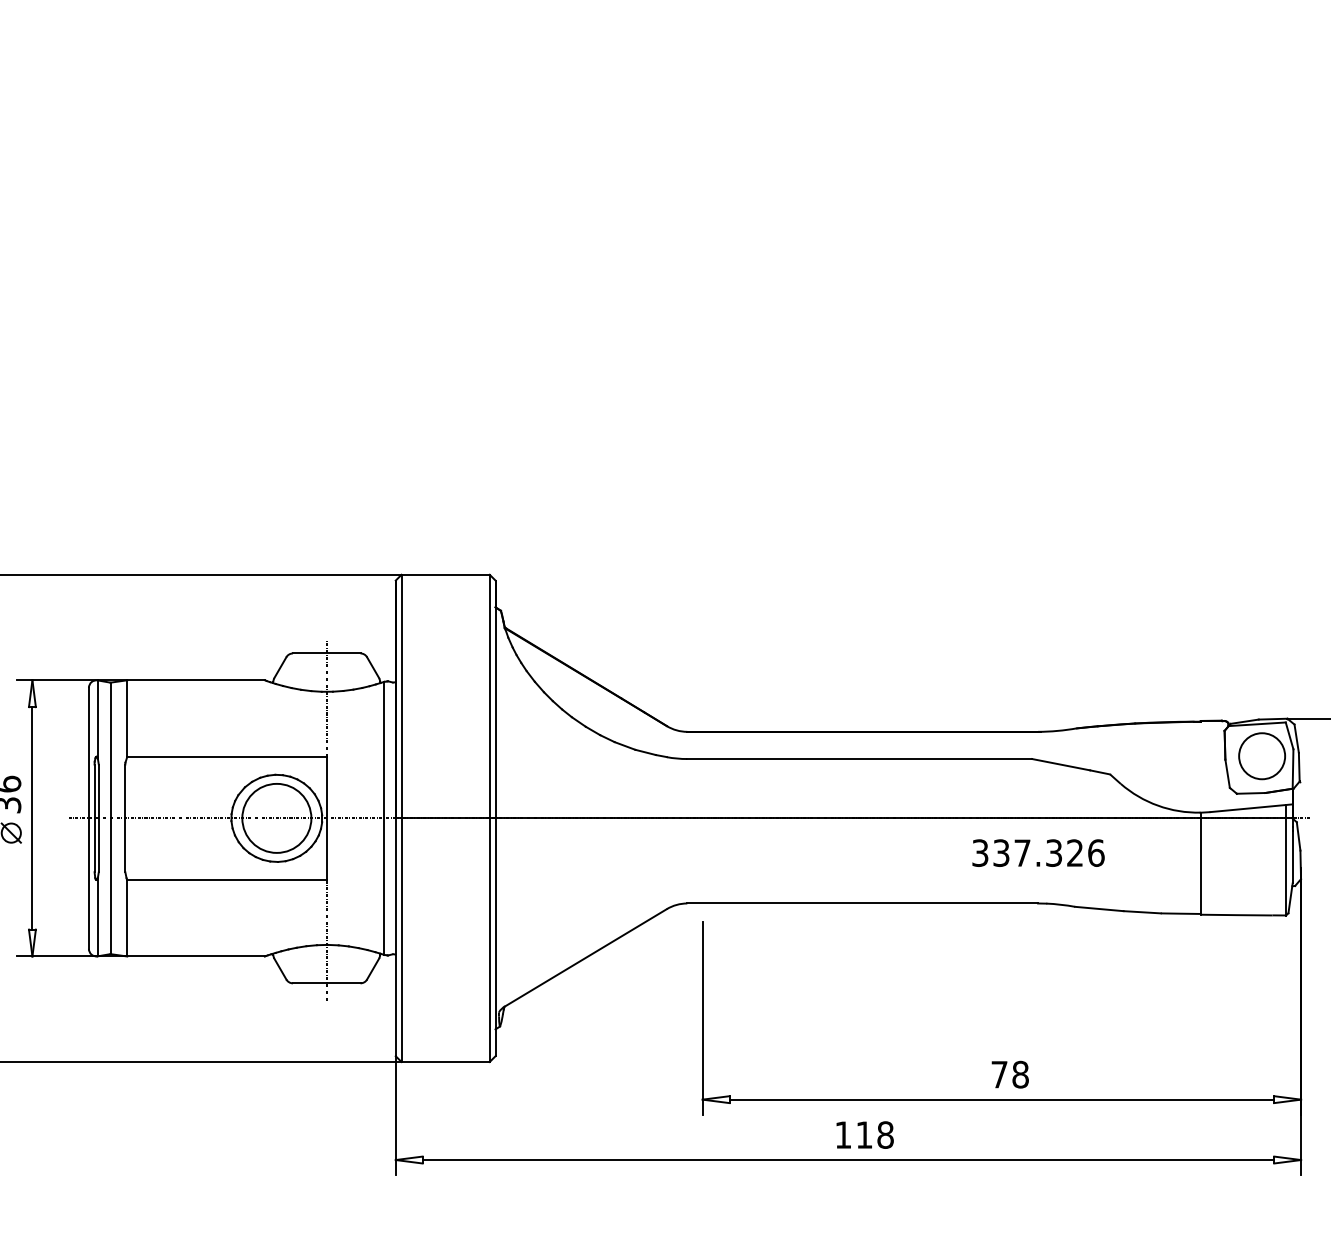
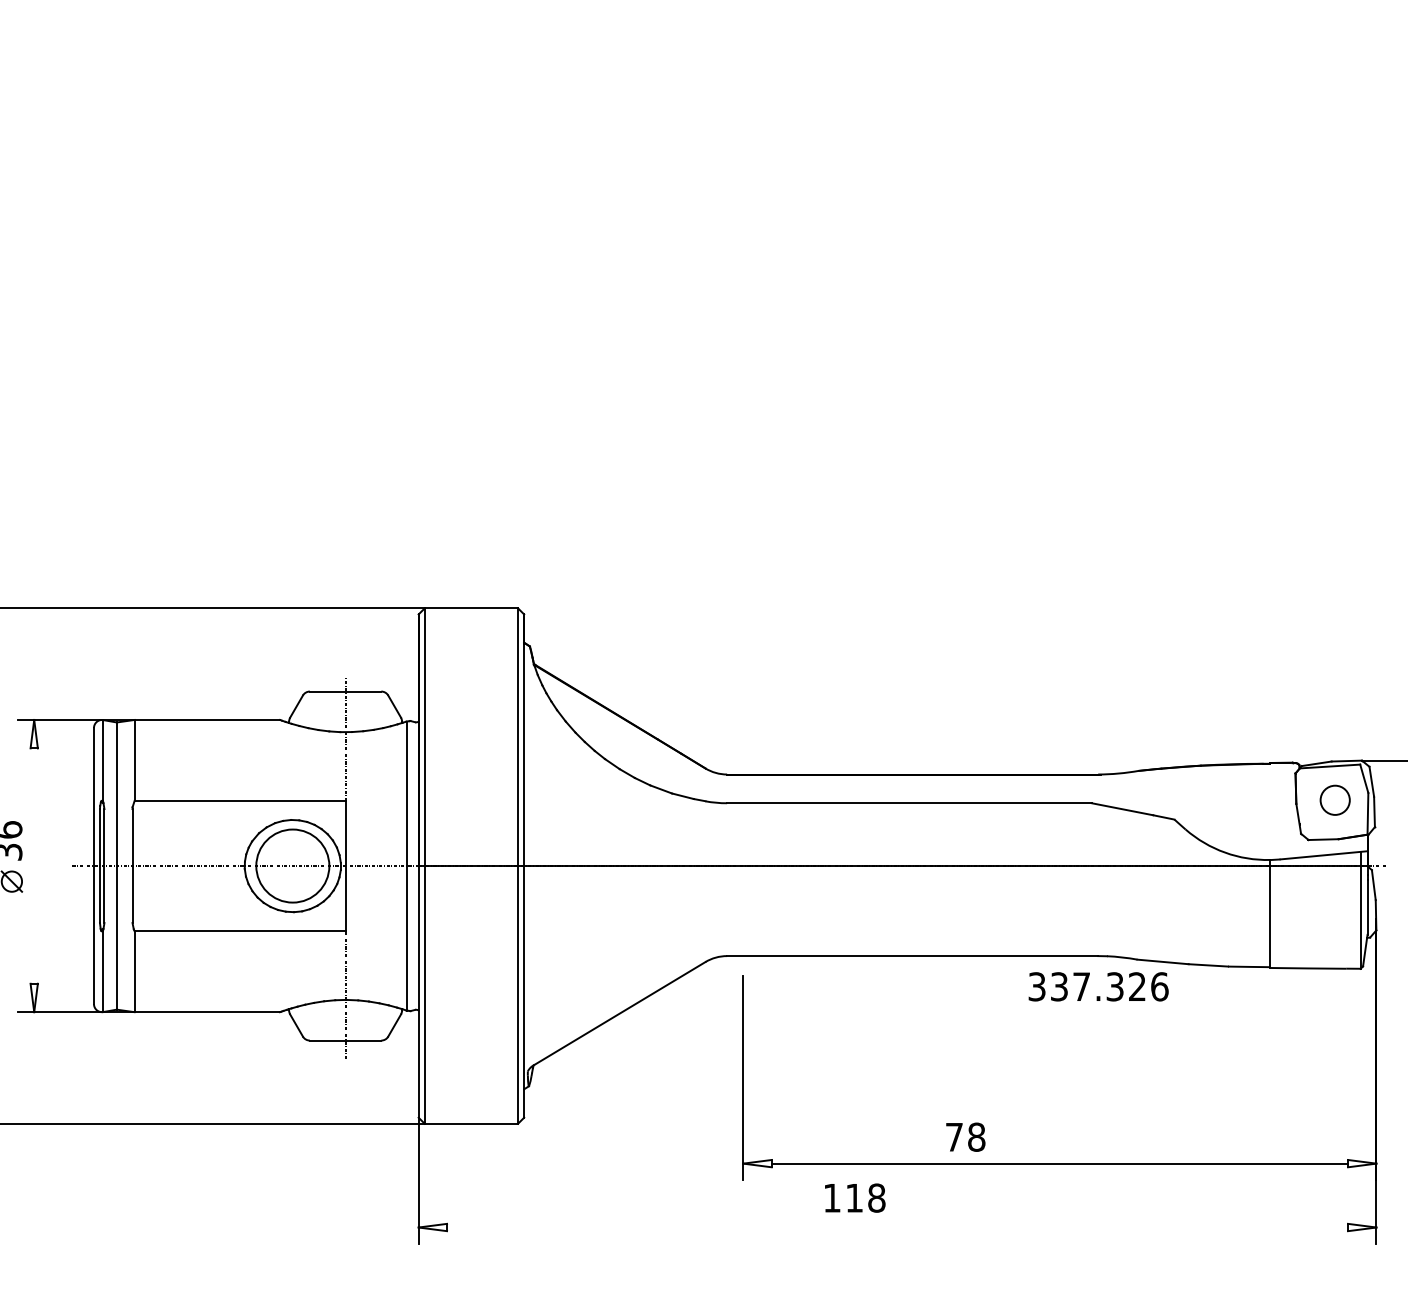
circle: (1261, 755) -> (1334, 799), size x0.6
line: (32, 817) -> (34, 865), removed
text: (1038, 852) -> (1098, 986), moved
text: (1010, 1074) -> (965, 1136), moved
text: (865, 1134) -> (855, 1197), moved
line: (848, 1160) -> (897, 1227), removed

